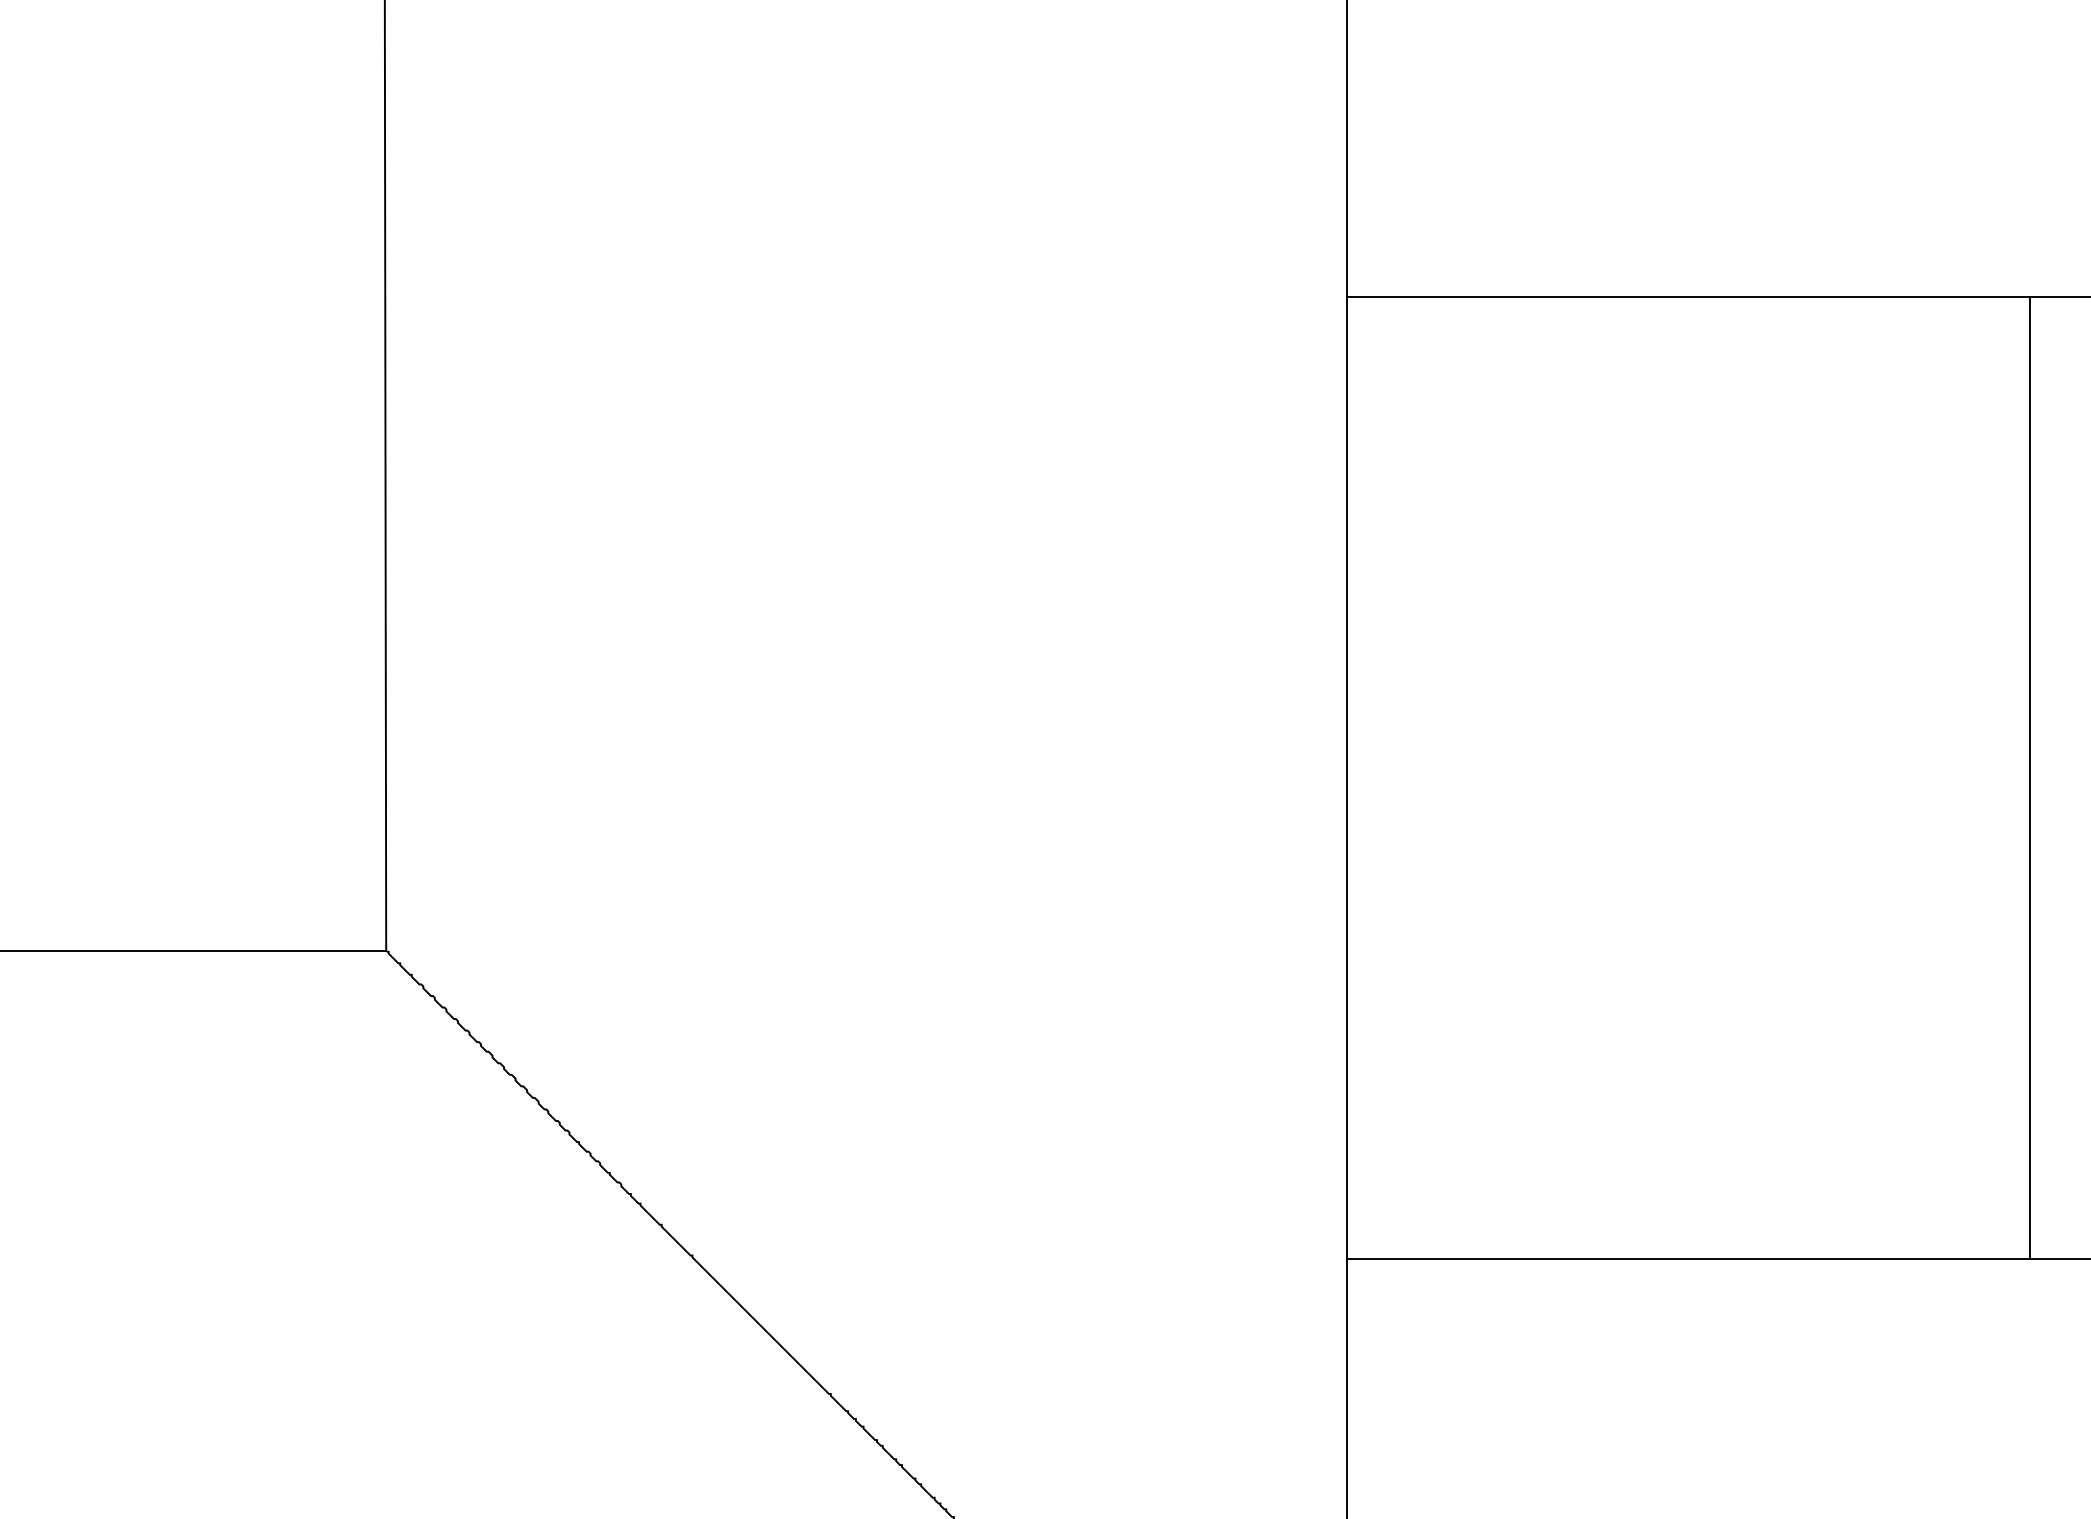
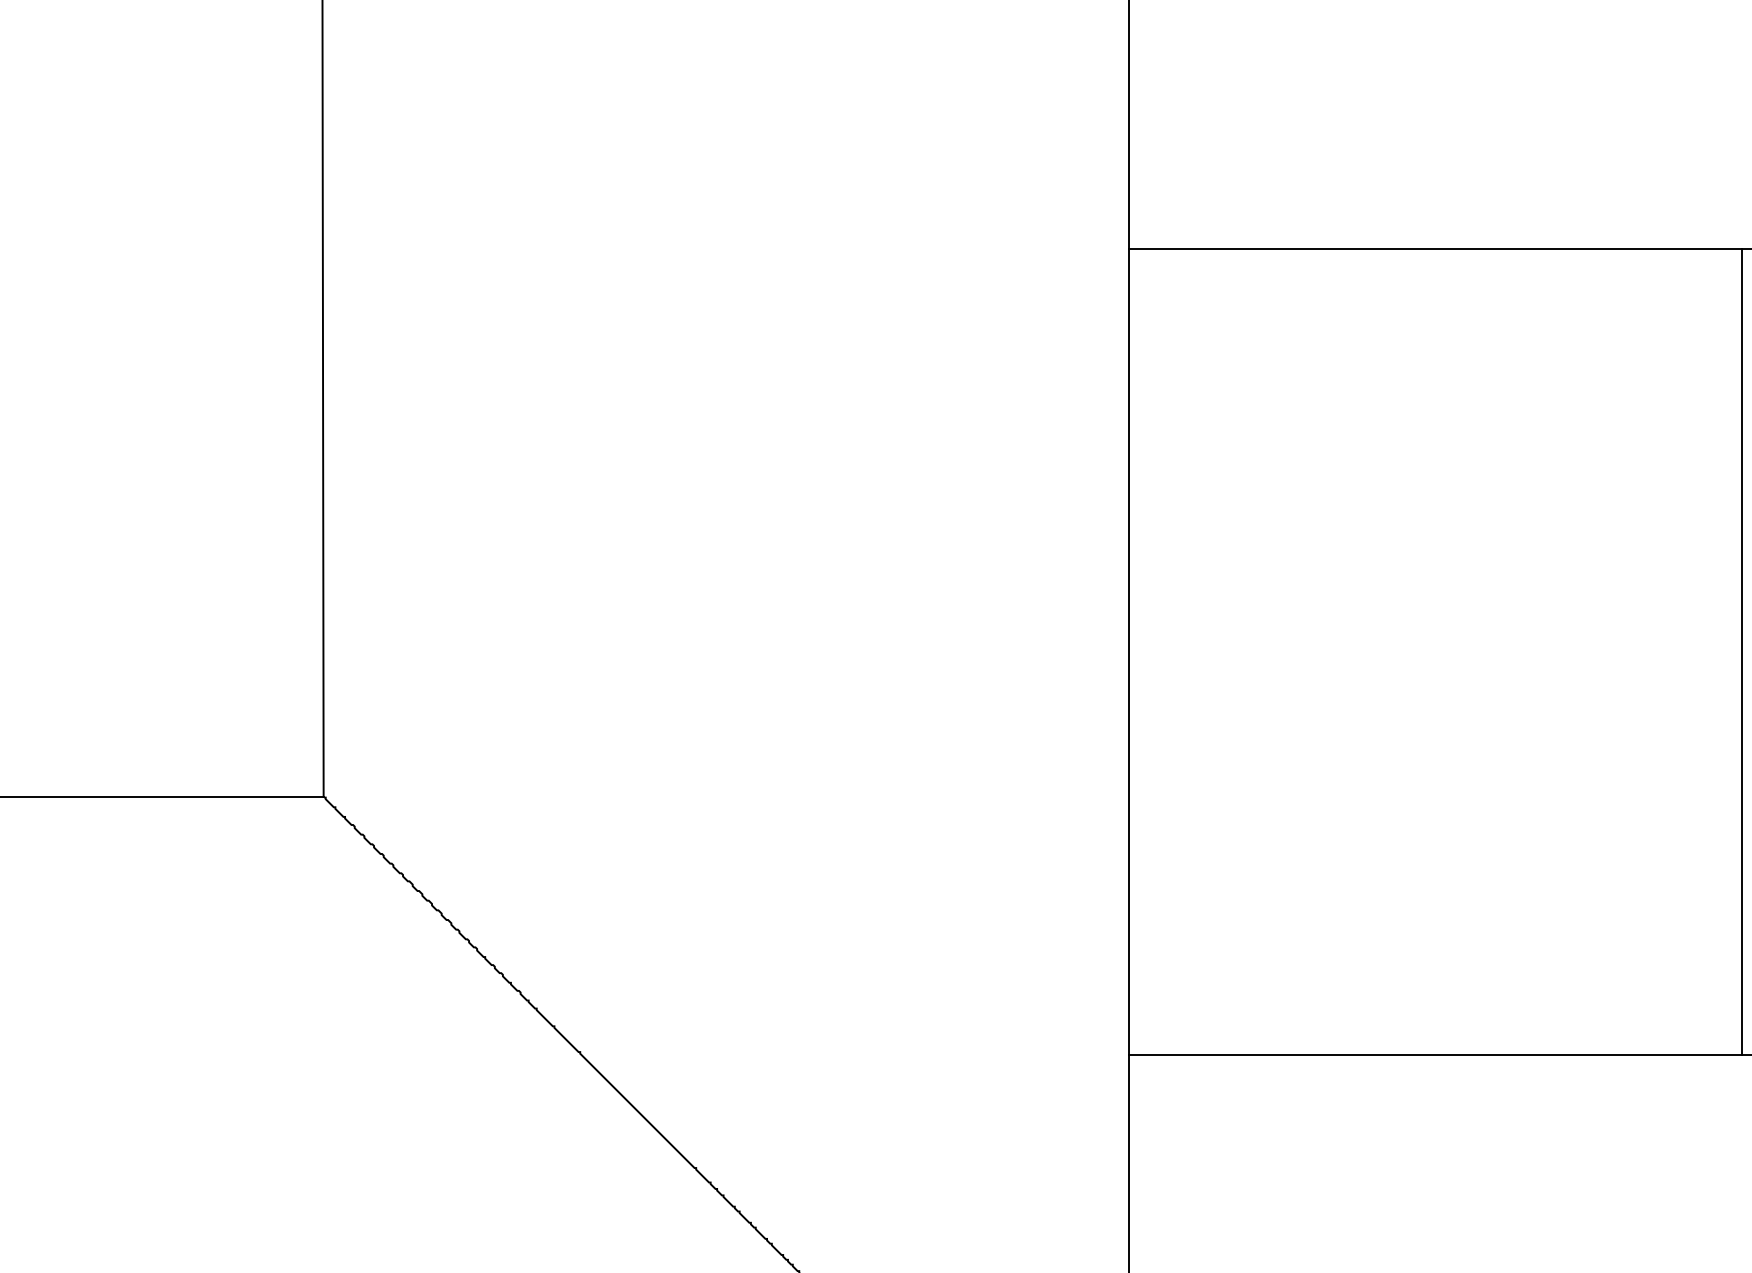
line: (2029, 777) -> (1741, 651), moved

